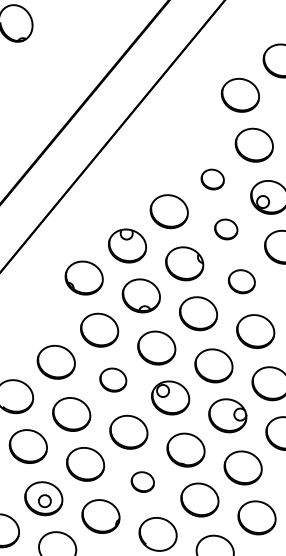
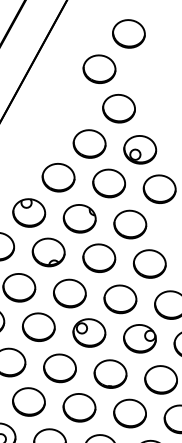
part: (212, 179) -> (89, 143), size x1.67
part: (225, 229) -> (108, 183), size x1.67
part: (241, 281) -> (130, 224), size x1.43
part: (112, 379) -> (37, 326), size x1.43
part: (142, 481) -> (79, 407), size x1.67

